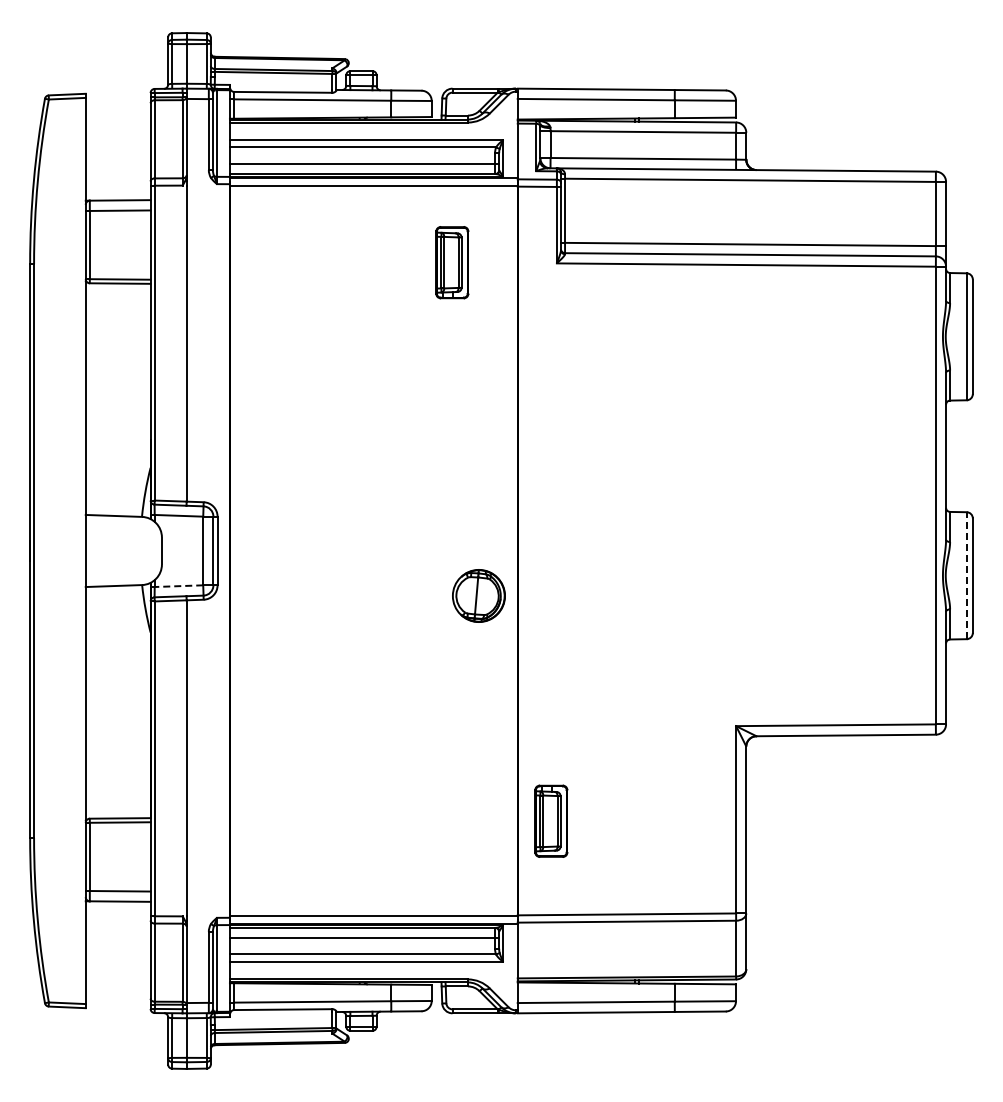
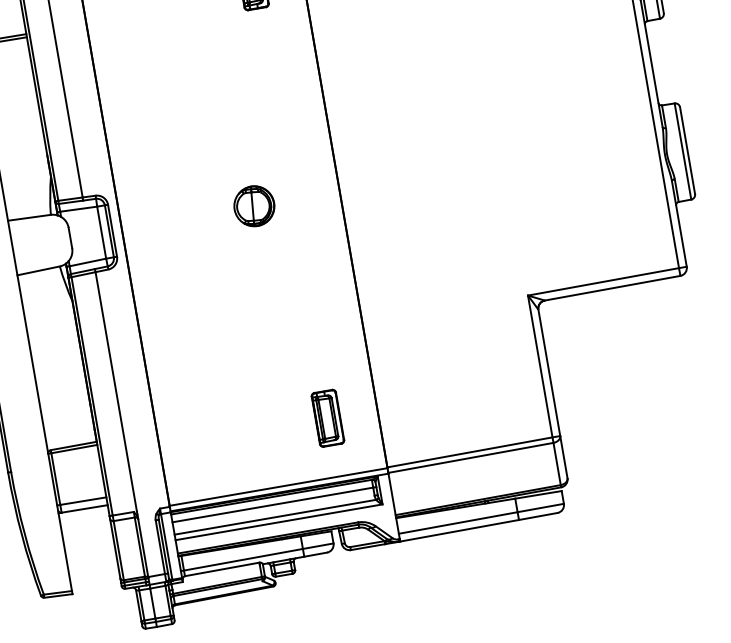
line: (966, 575) -> (682, 151), dashed -> solid
line: (178, 586) -> (87, 262), dashed -> solid
part: (478, 595) -> (253, 205), moved
part: (551, 820) -> (327, 417), moved

